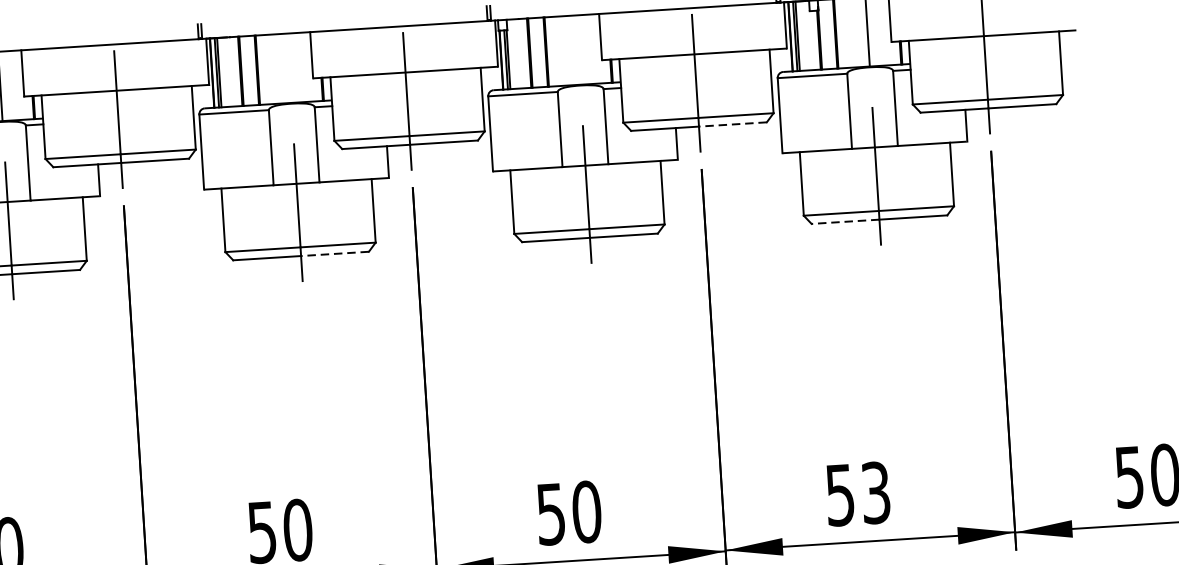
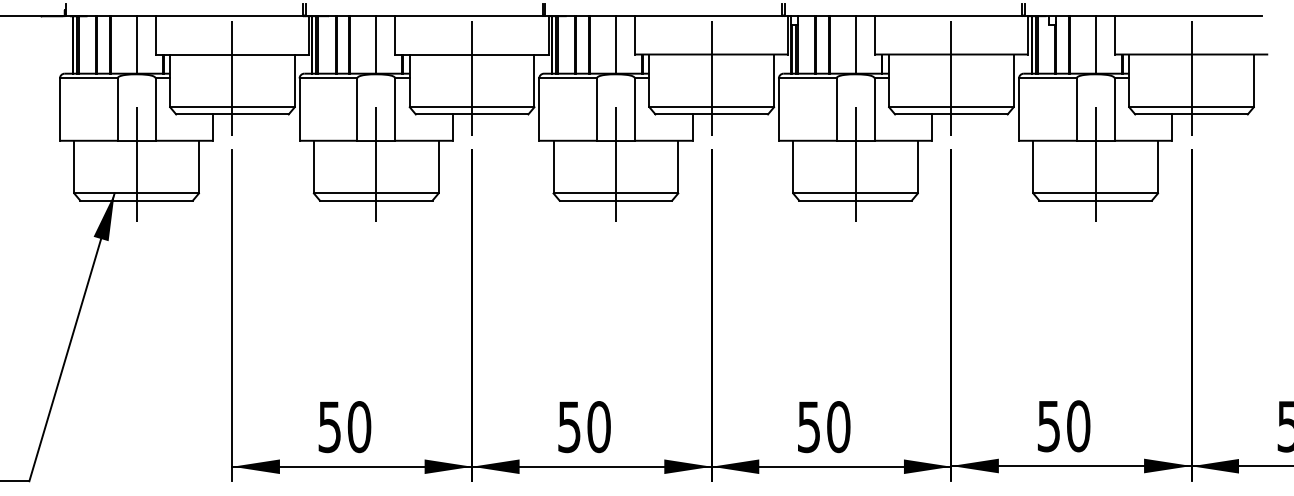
line: (578, 49) -> (855, 44), added
line: (288, 67) -> (615, 44), added
line: (732, 124) -> (979, 114), dashed -> solid
line: (845, 221) -> (1067, 200), dashed -> solid
line: (334, 253) -> (643, 200), dashed -> solid
text: (875, 493) -> (1078, 426), 53 -> 50

